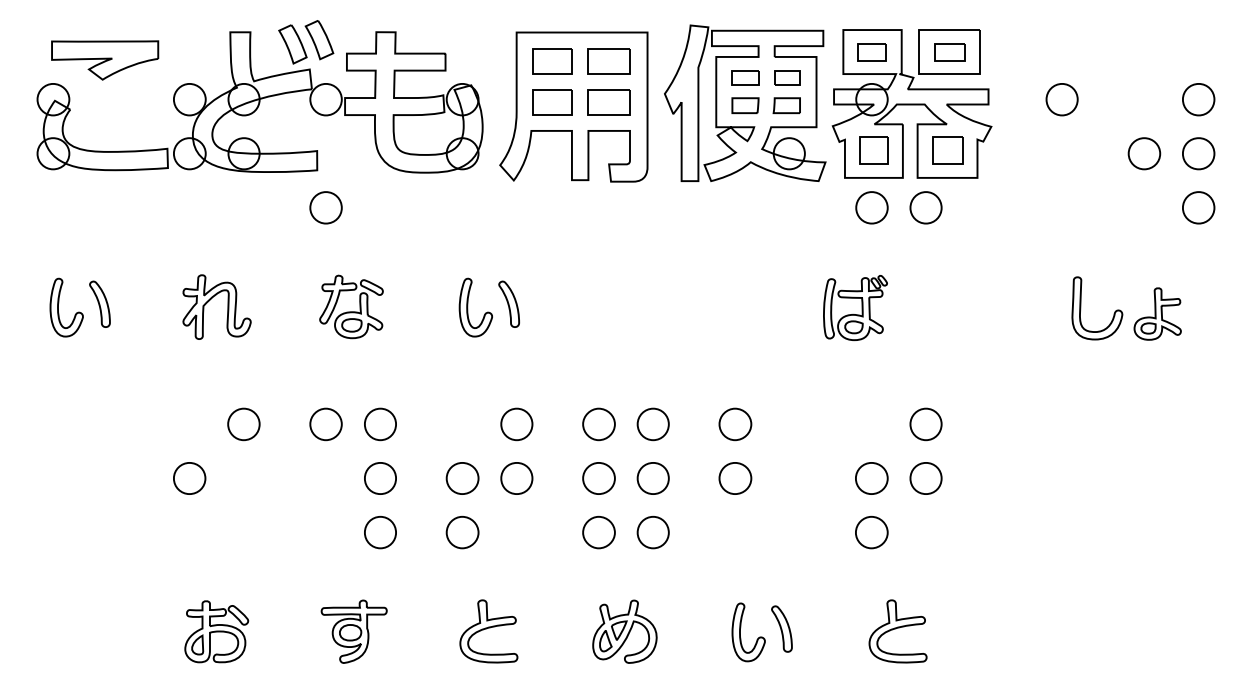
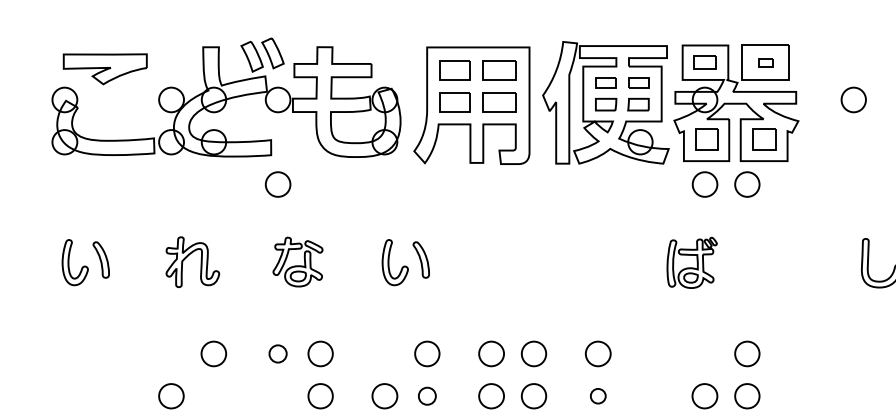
part: (949, 52) -> (765, 63), size x0.6
part: (325, 424) -> (277, 354), size x0.7
part: (516, 478) -> (427, 396), size x0.7
part: (735, 478) -> (598, 396), size x0.6

